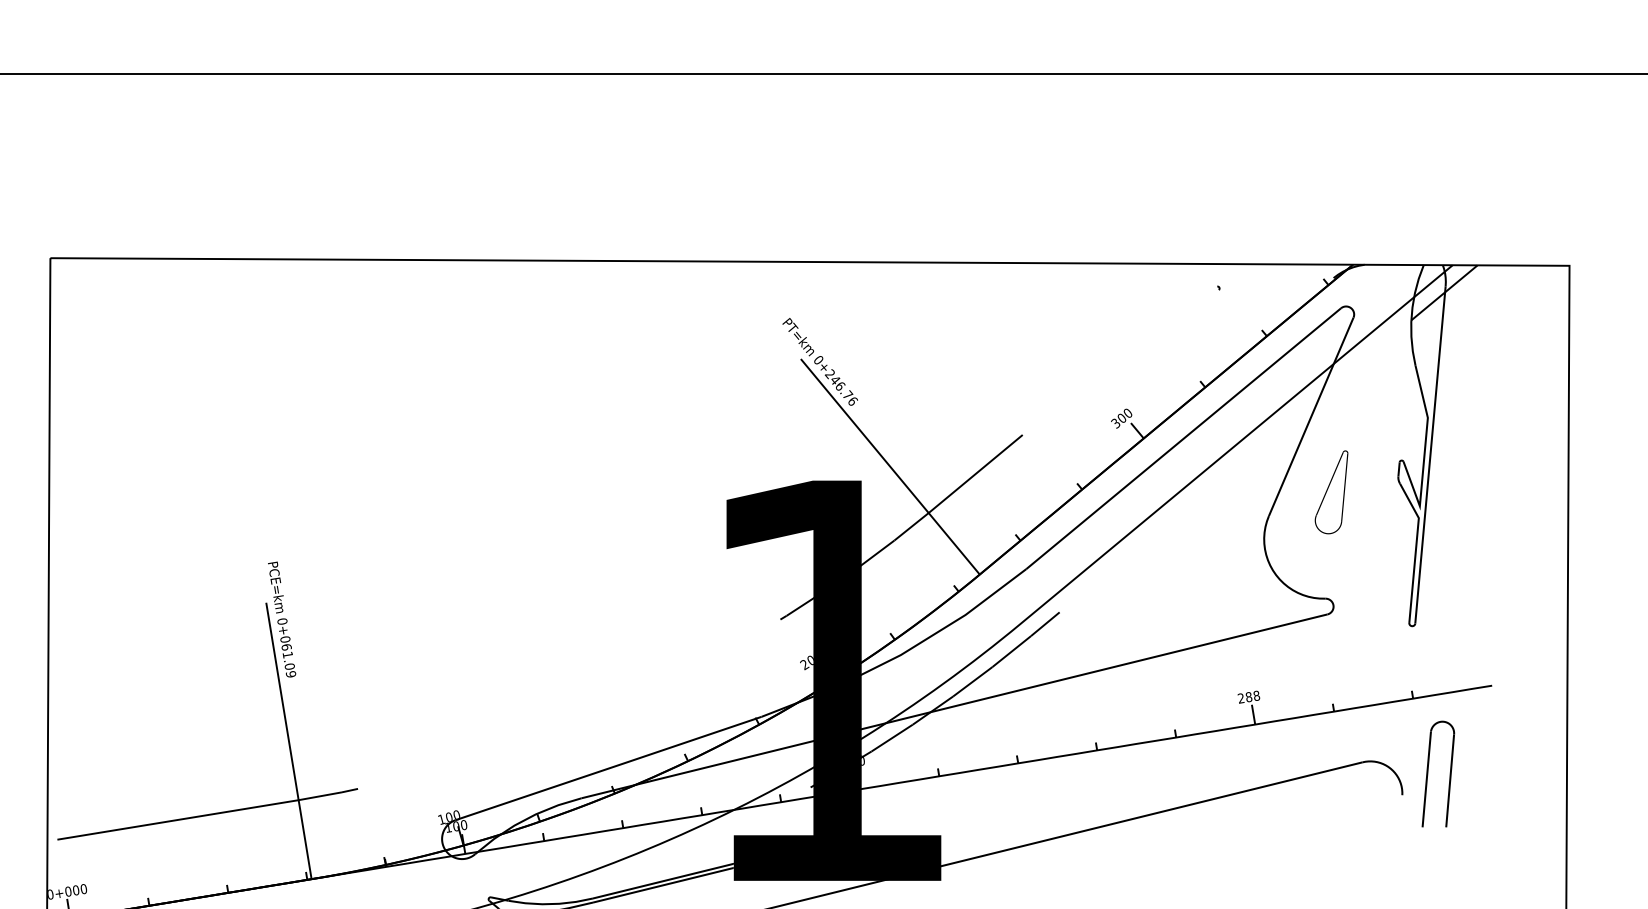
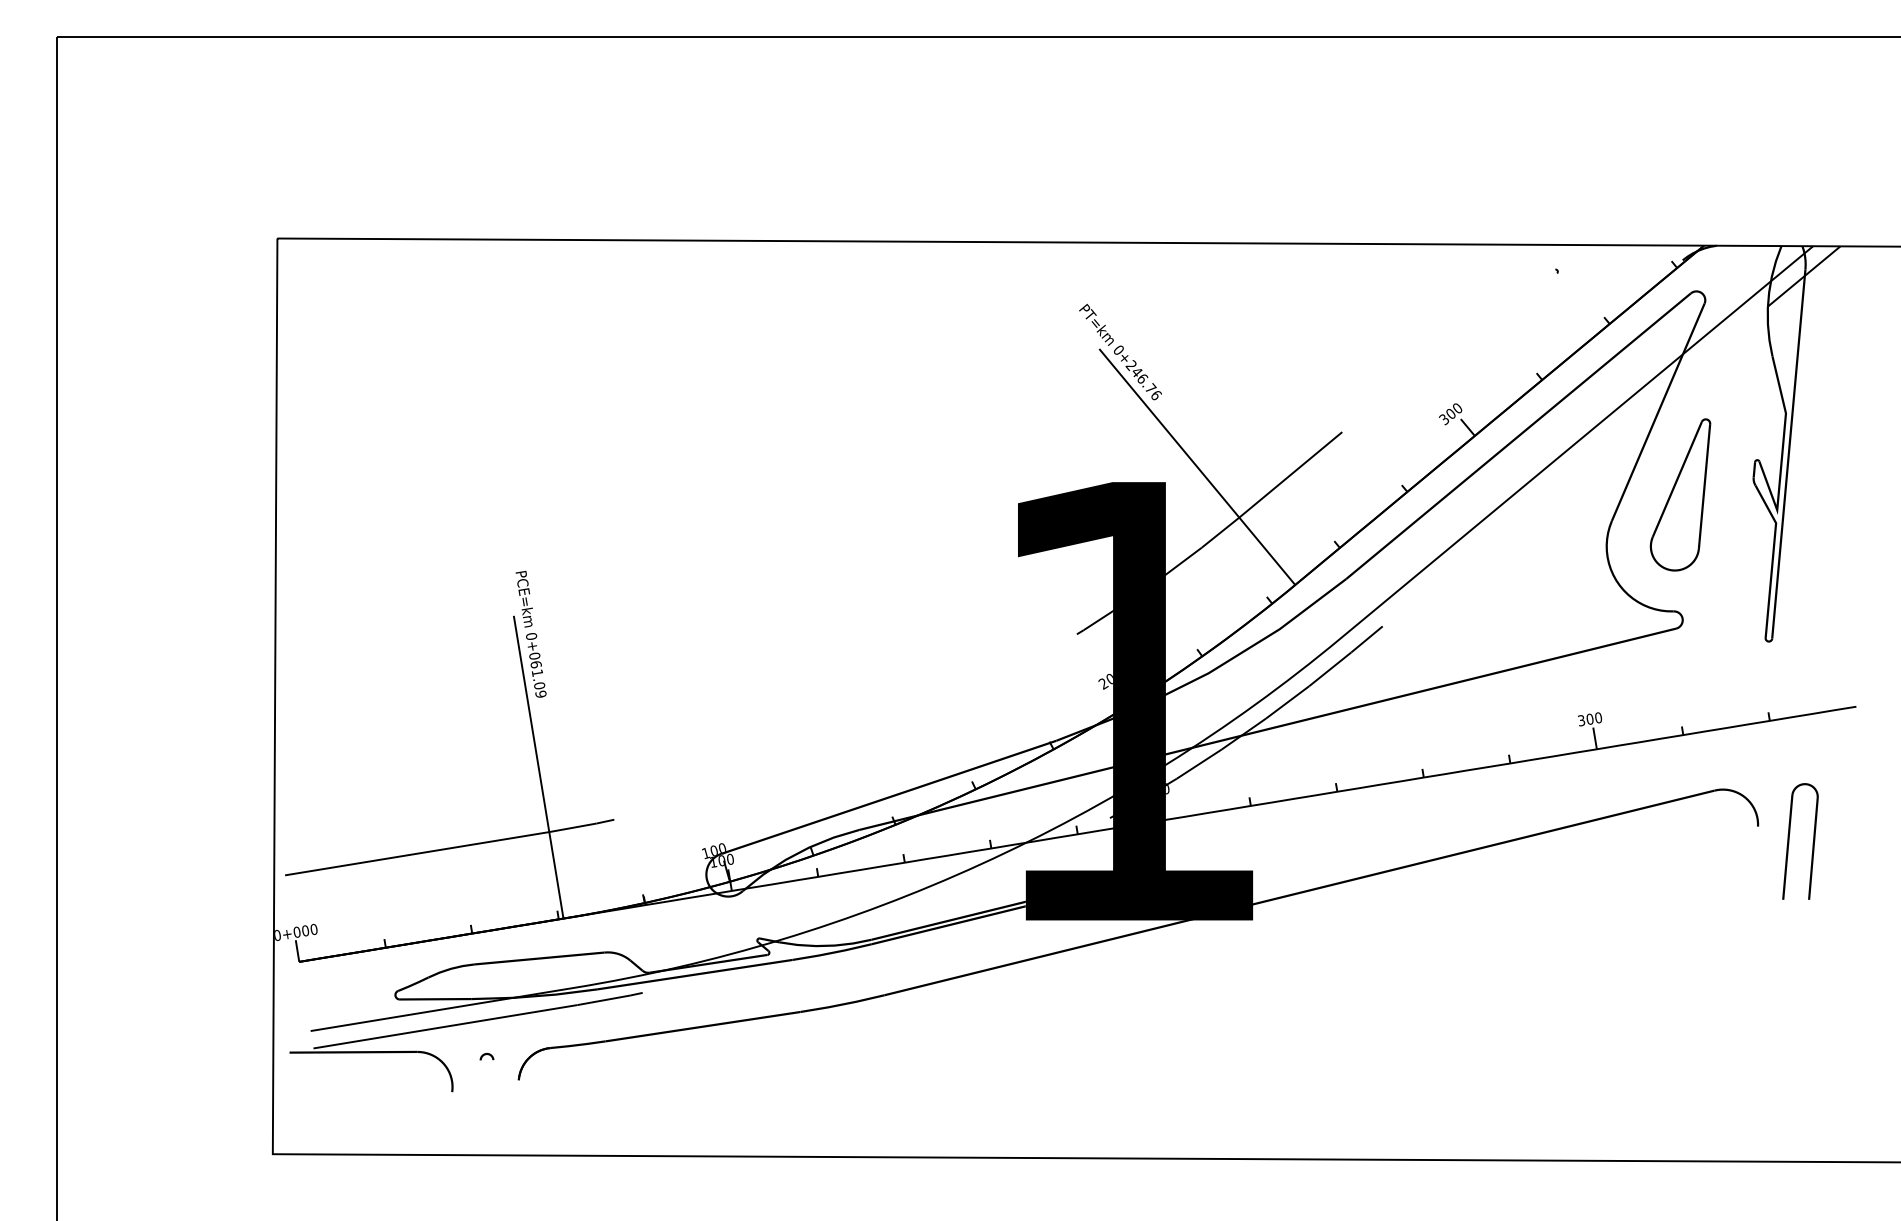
part: (1331, 491) -> (1680, 494), size x1.67
text: (1248, 697) -> (1589, 719), 288 -> 300
curve: (1428, 774) -> (1789, 841), moved

